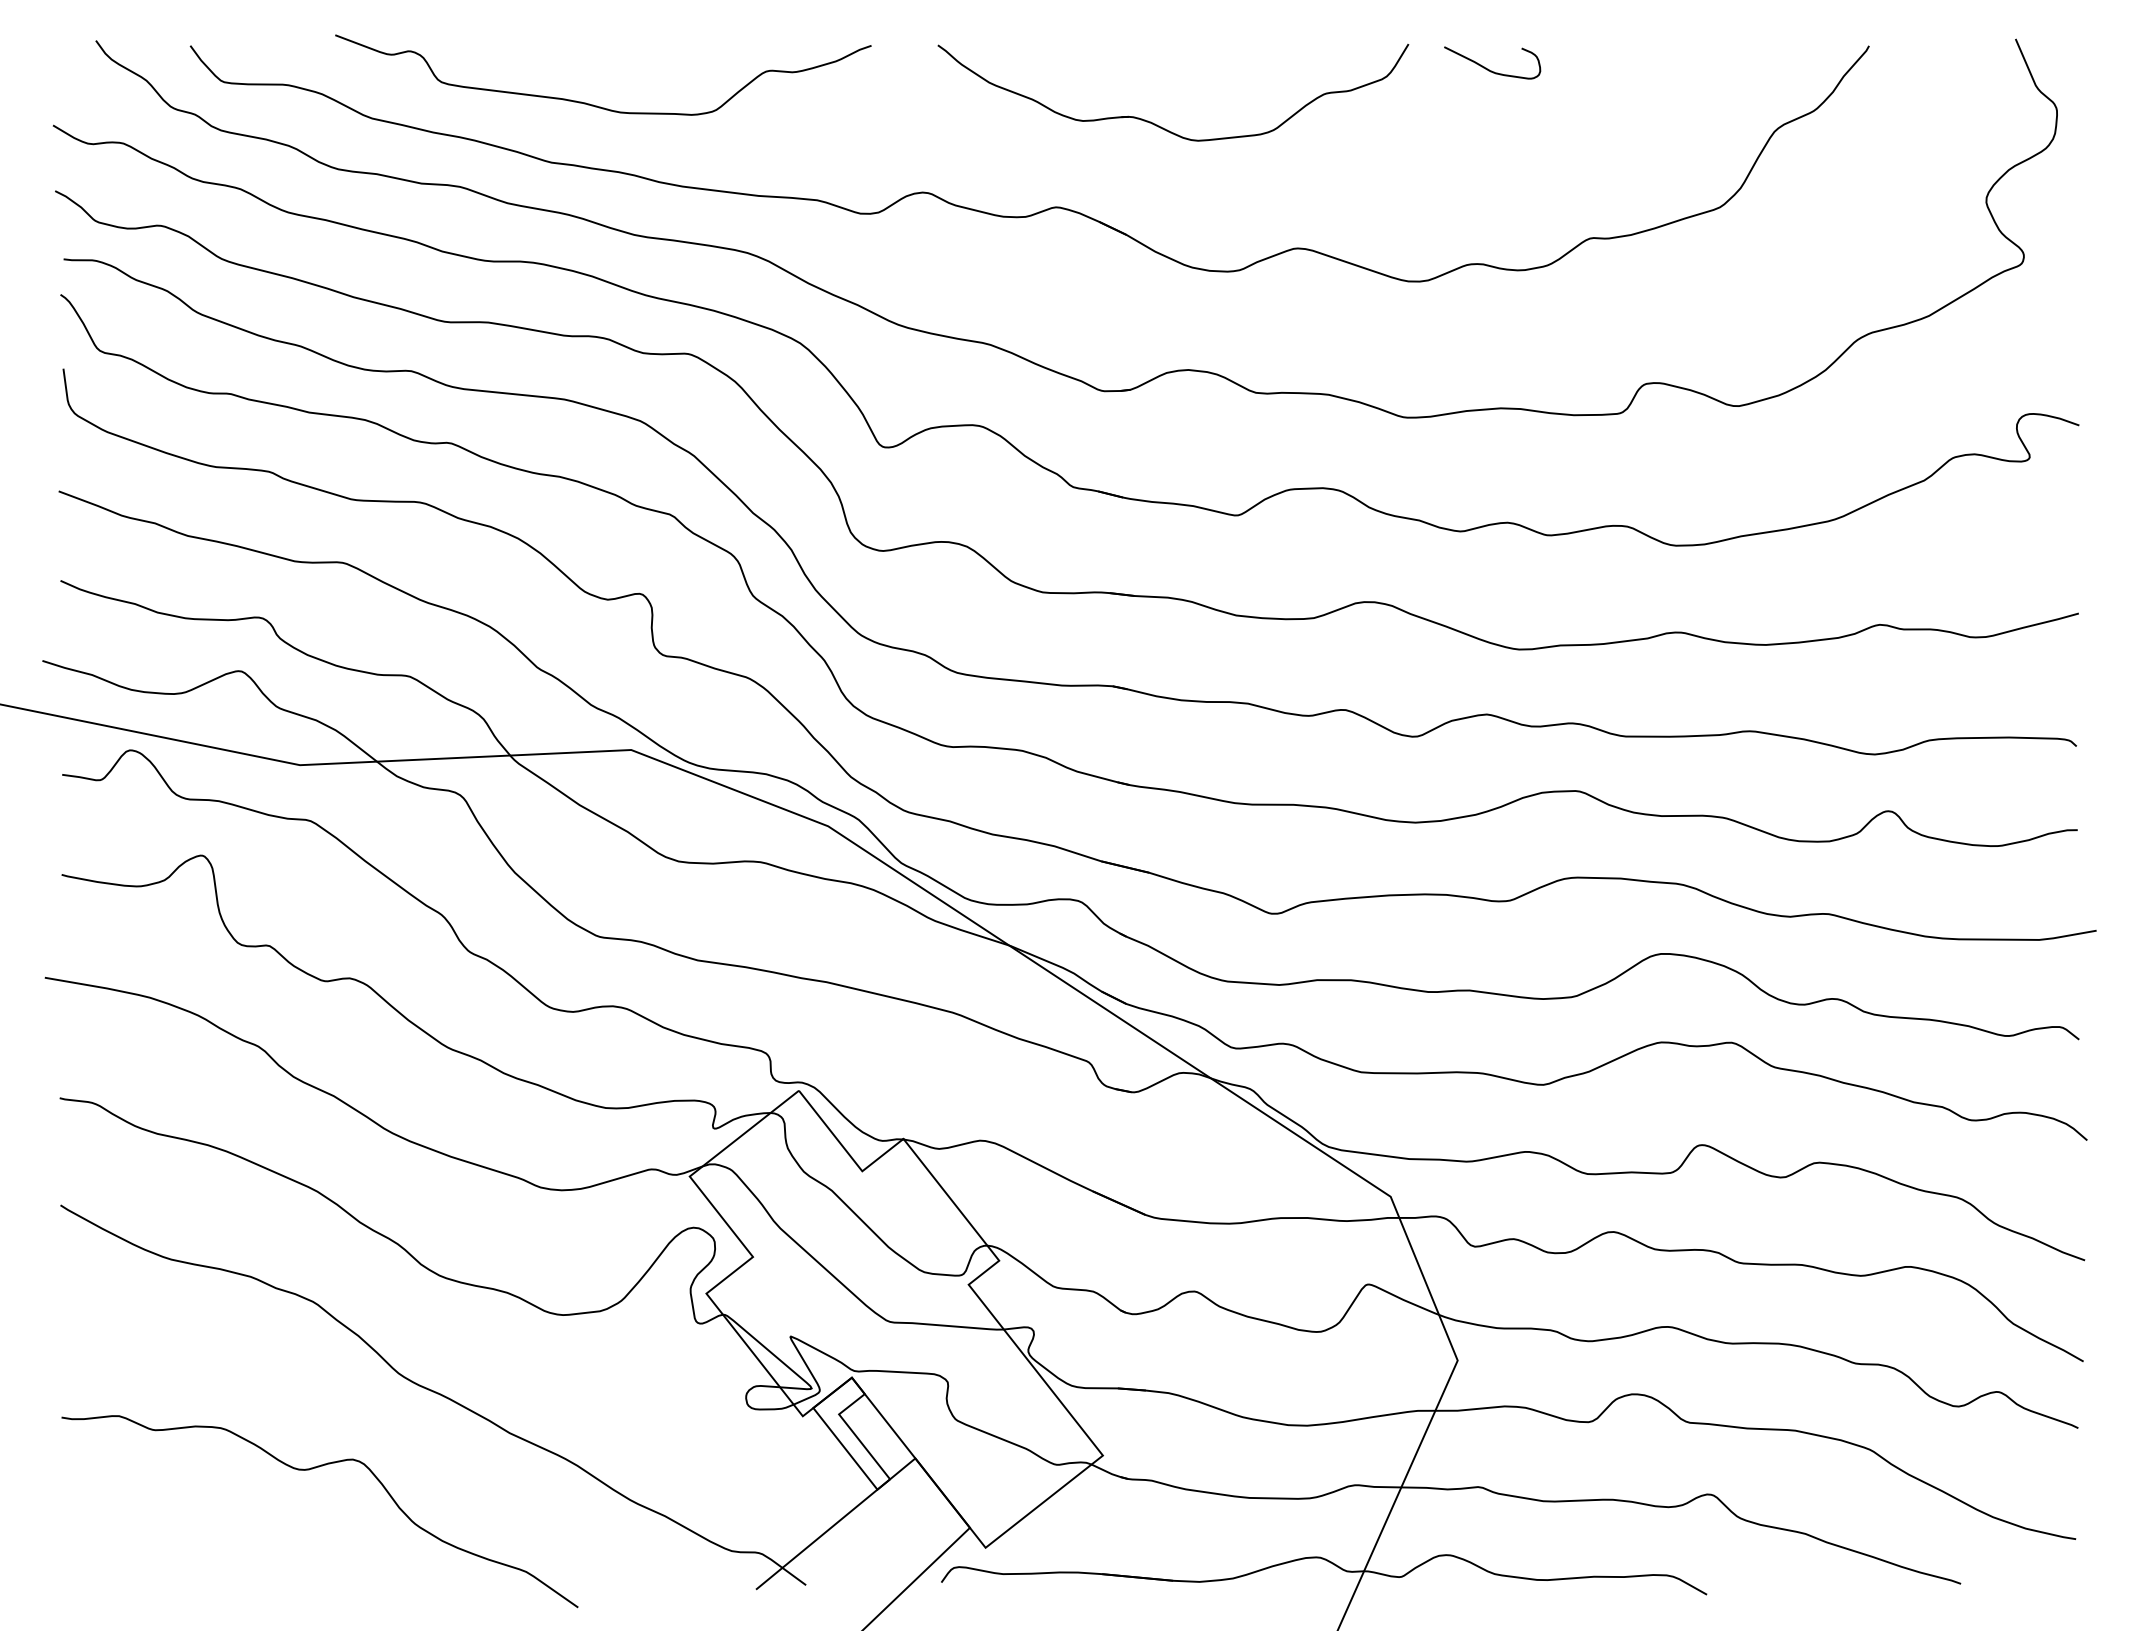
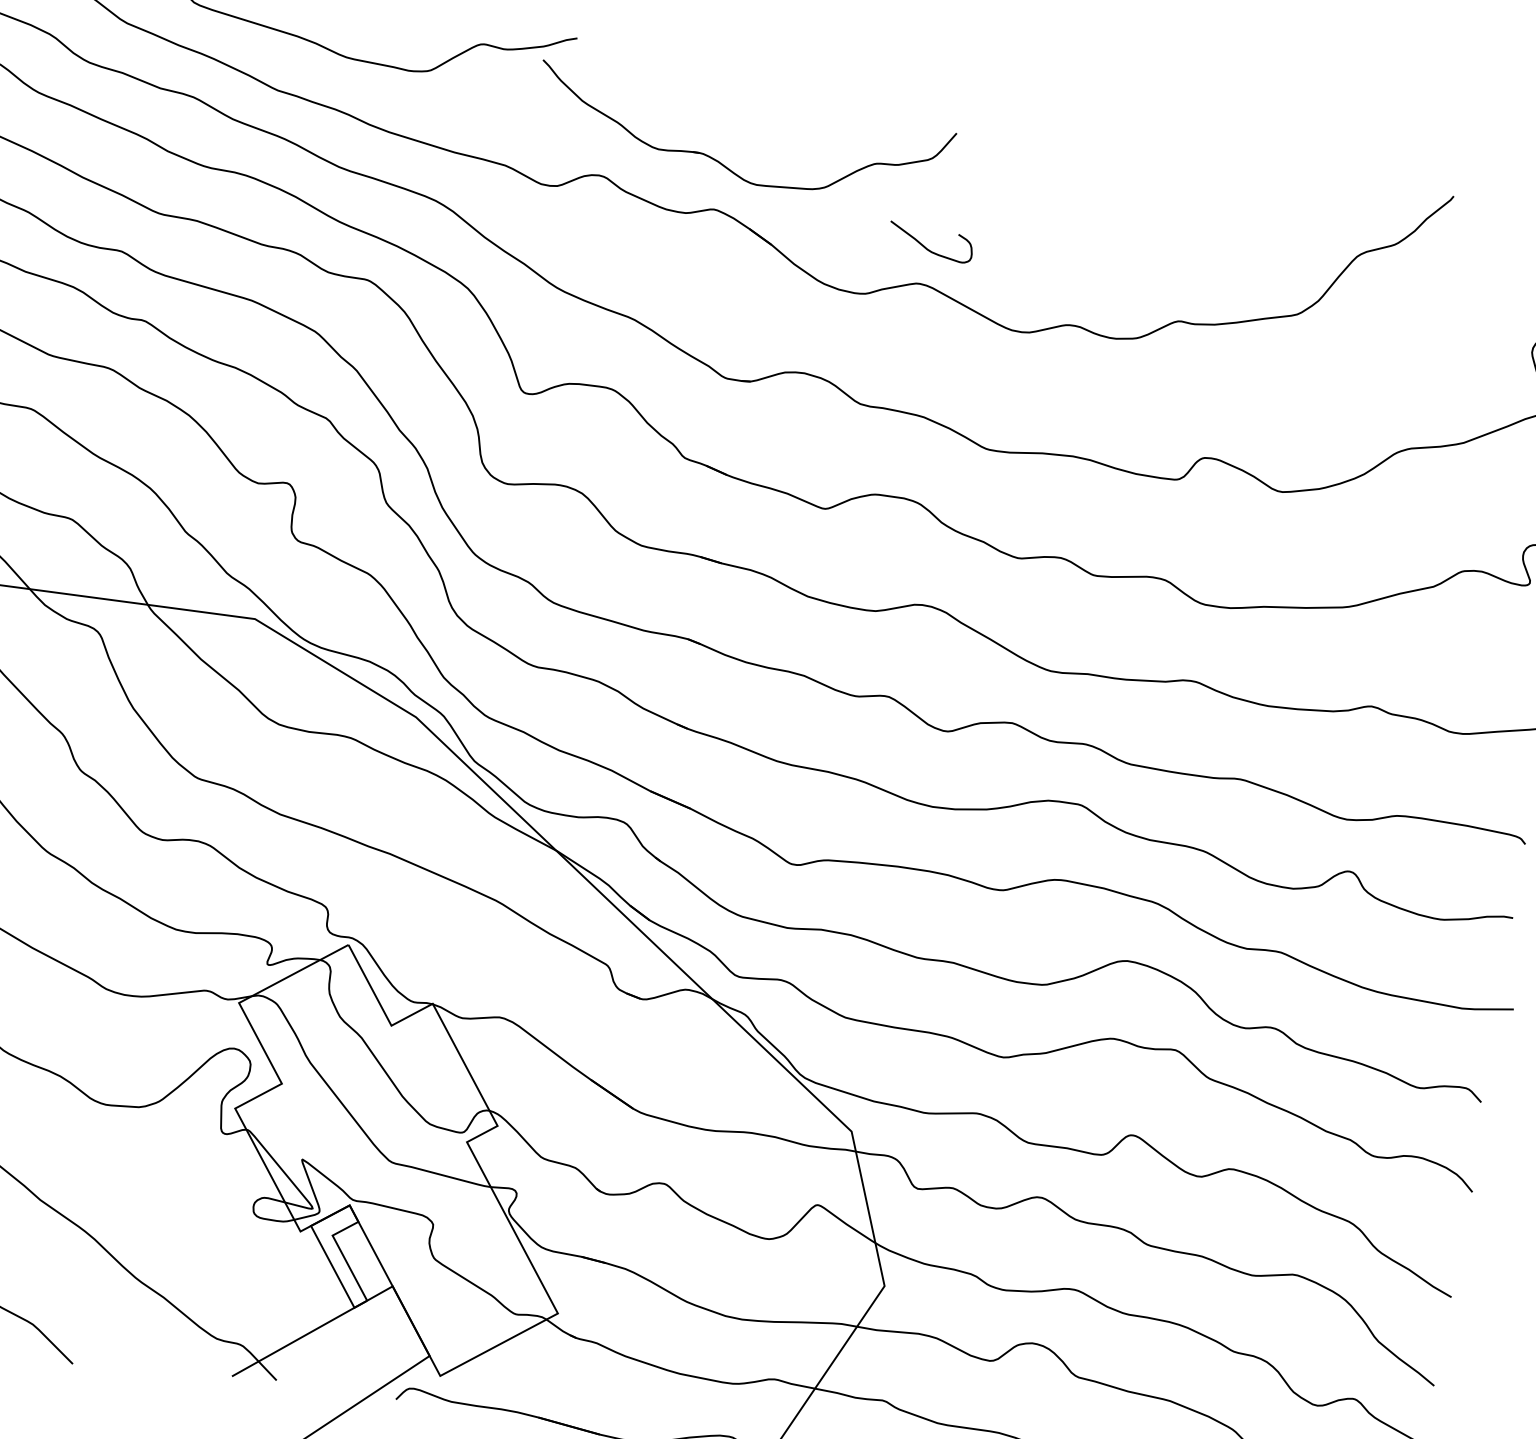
curve: (1489, 69) -> (926, 247), moved
part: (1157, 124) -> (723, 164), moved

